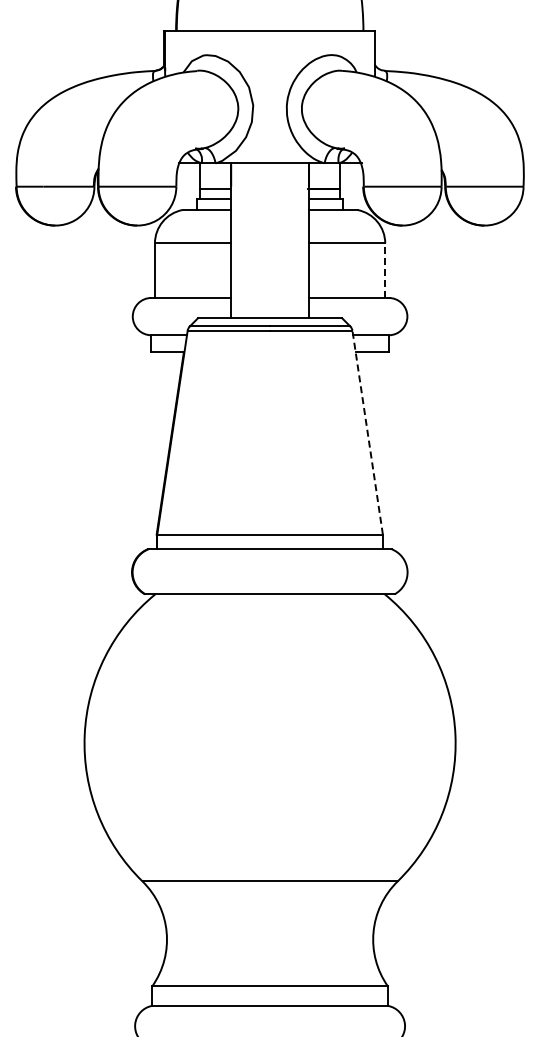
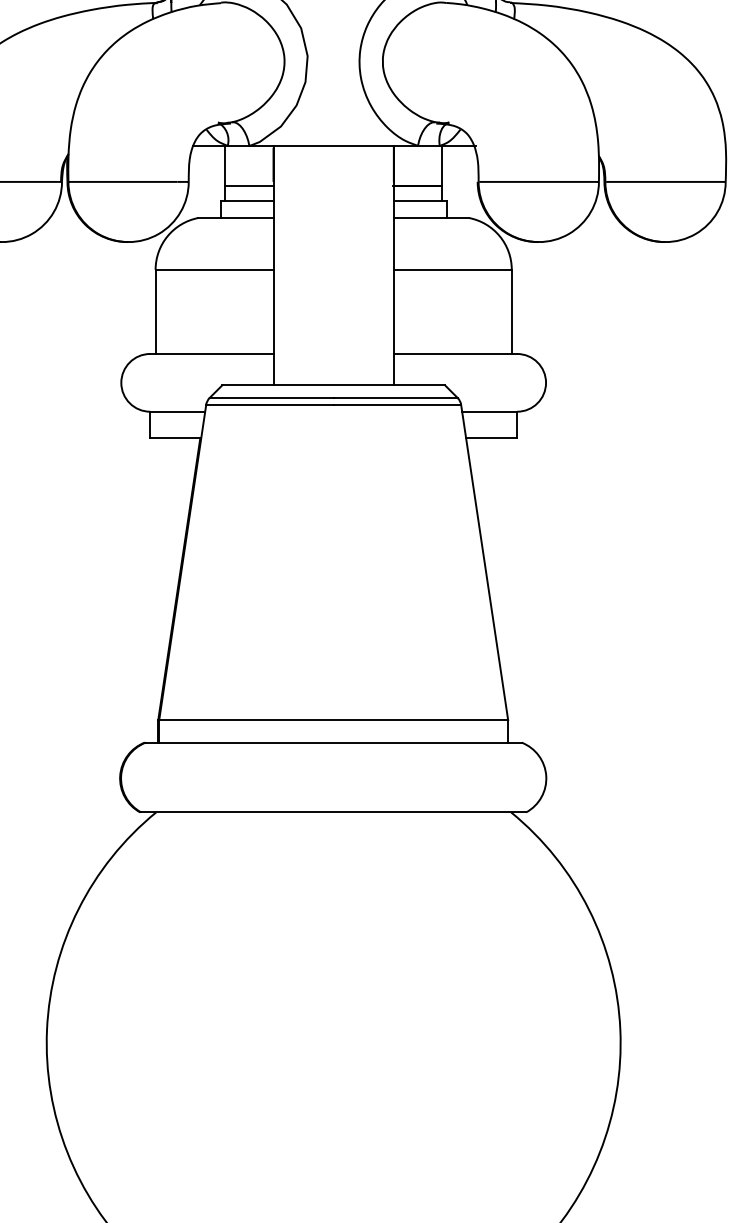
line: (385, 270) -> (512, 311), dashed -> solid
line: (367, 432) -> (484, 562), dashed -> solid

